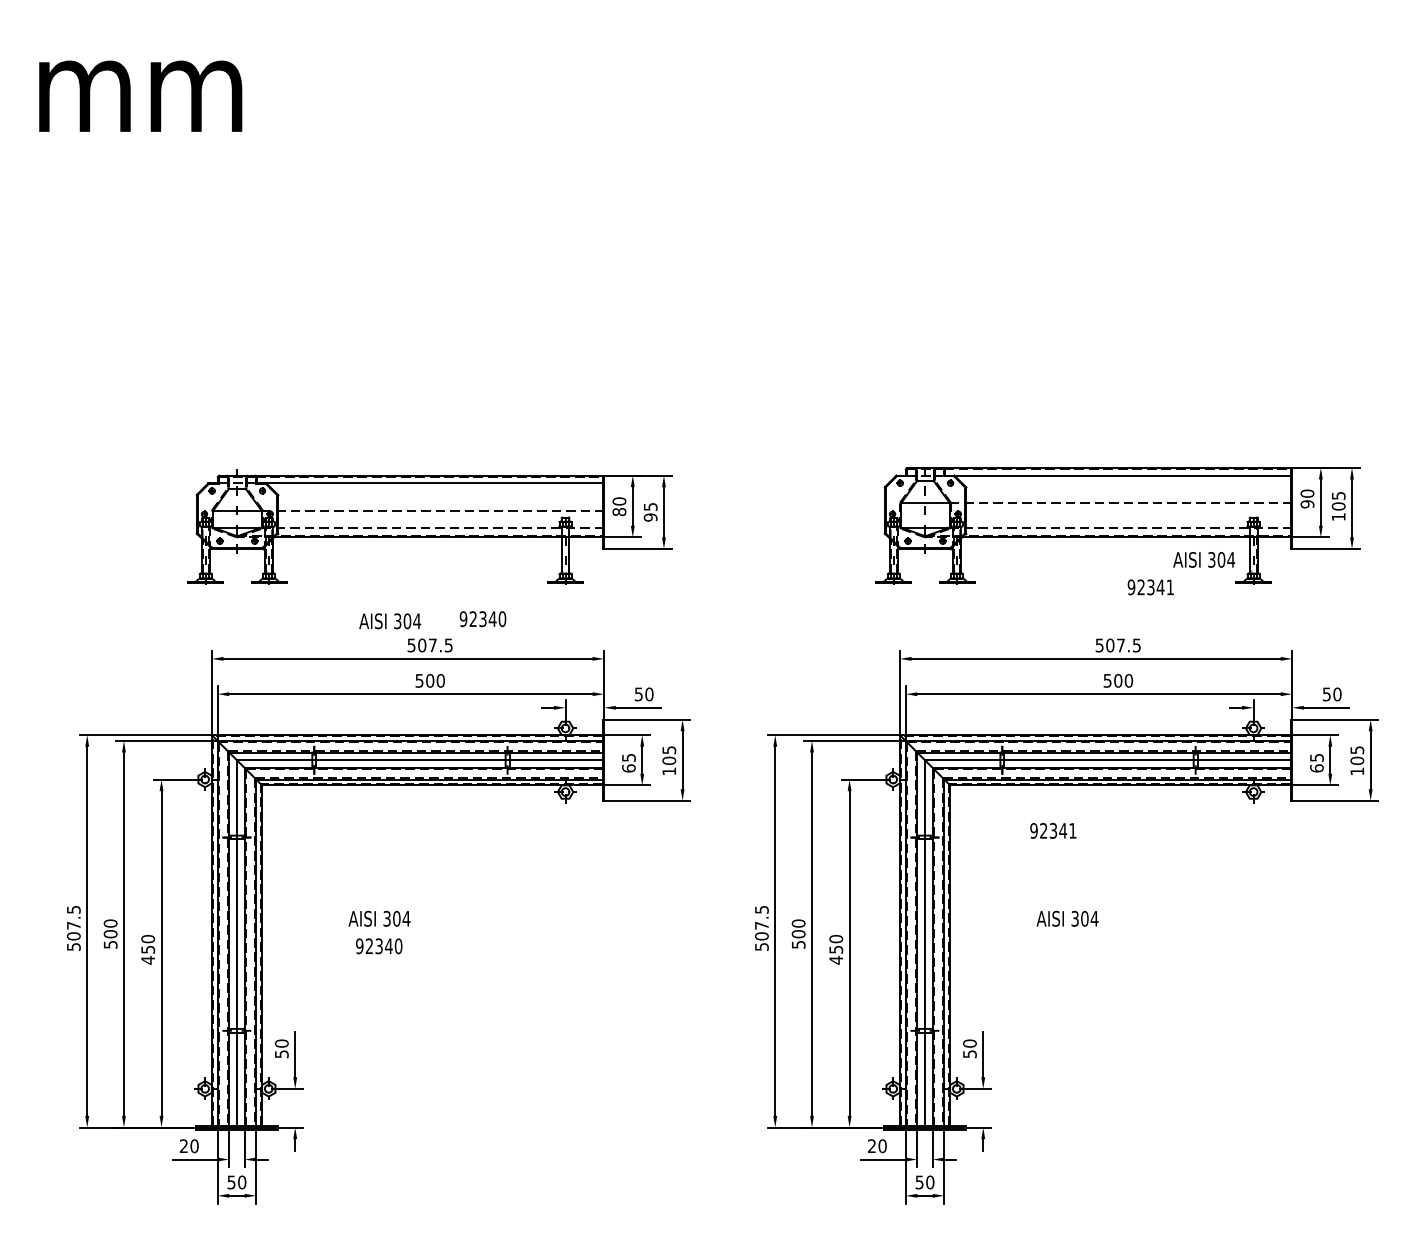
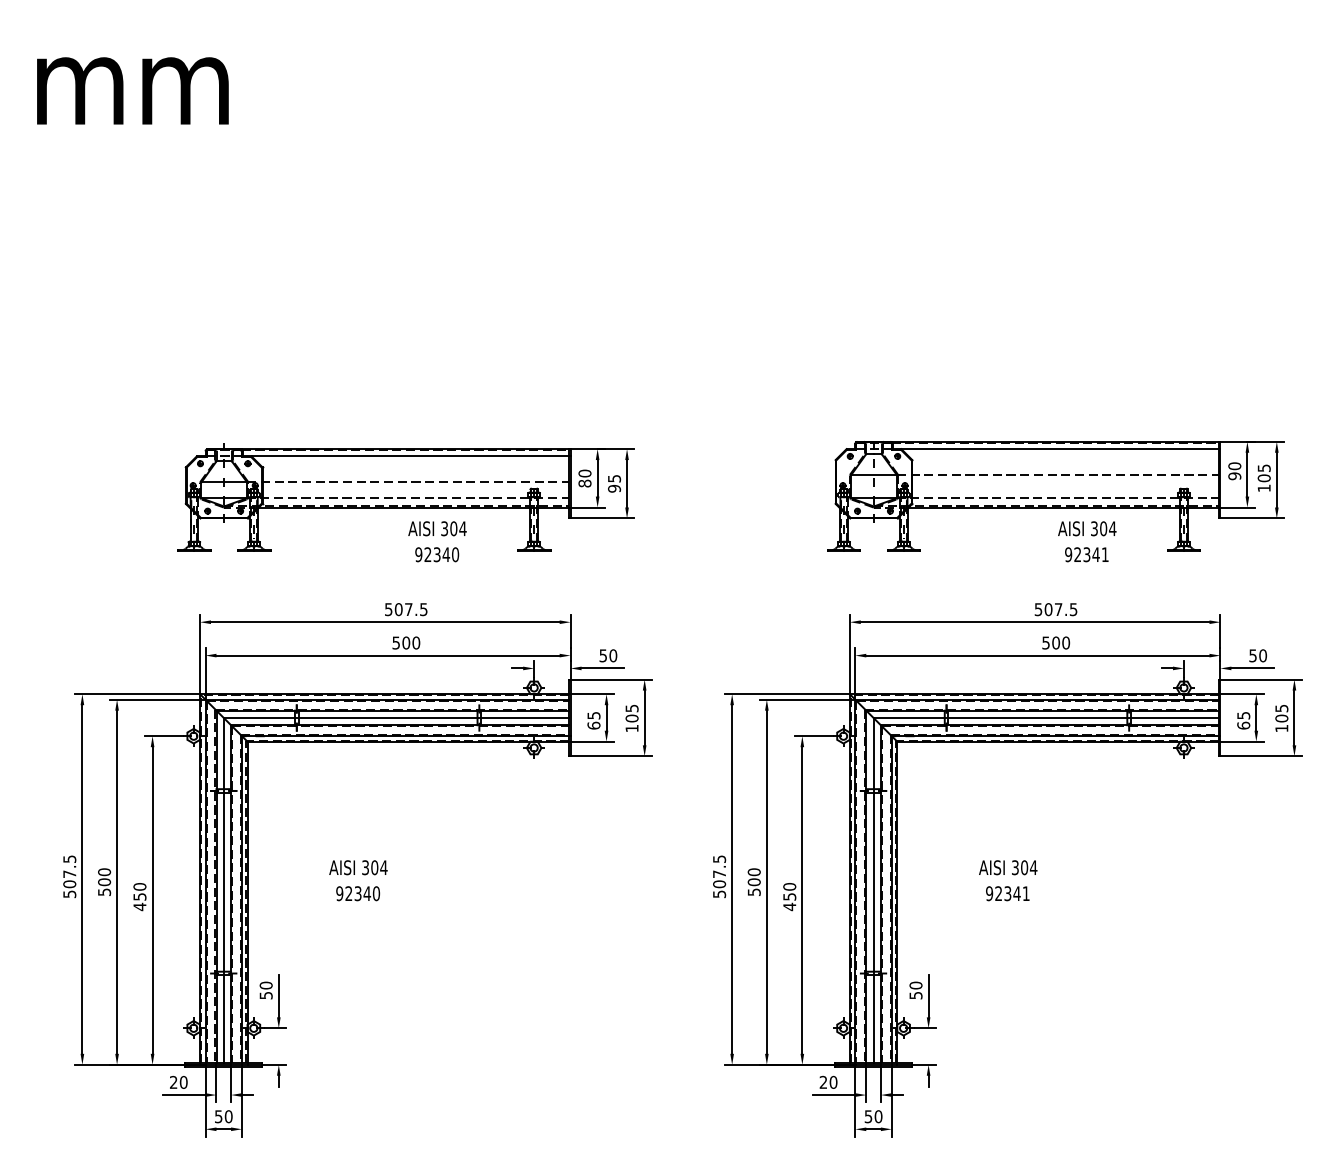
text: (1204, 559) -> (1087, 528), moved
text: (483, 618) -> (437, 554), moved
text: (390, 621) -> (437, 528), moved
text: (1053, 830) -> (1007, 893), moved

